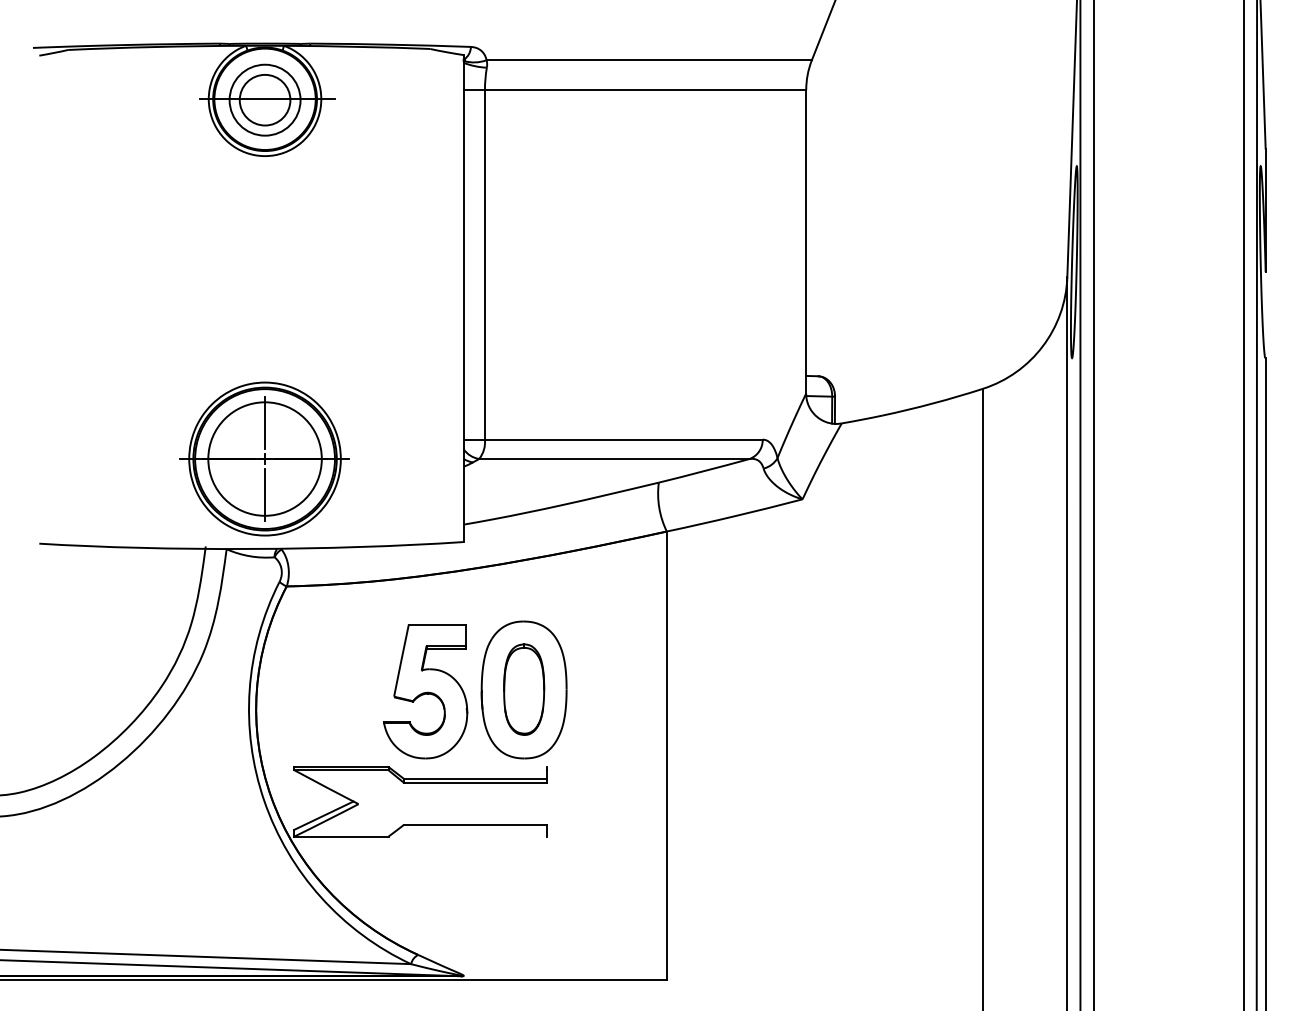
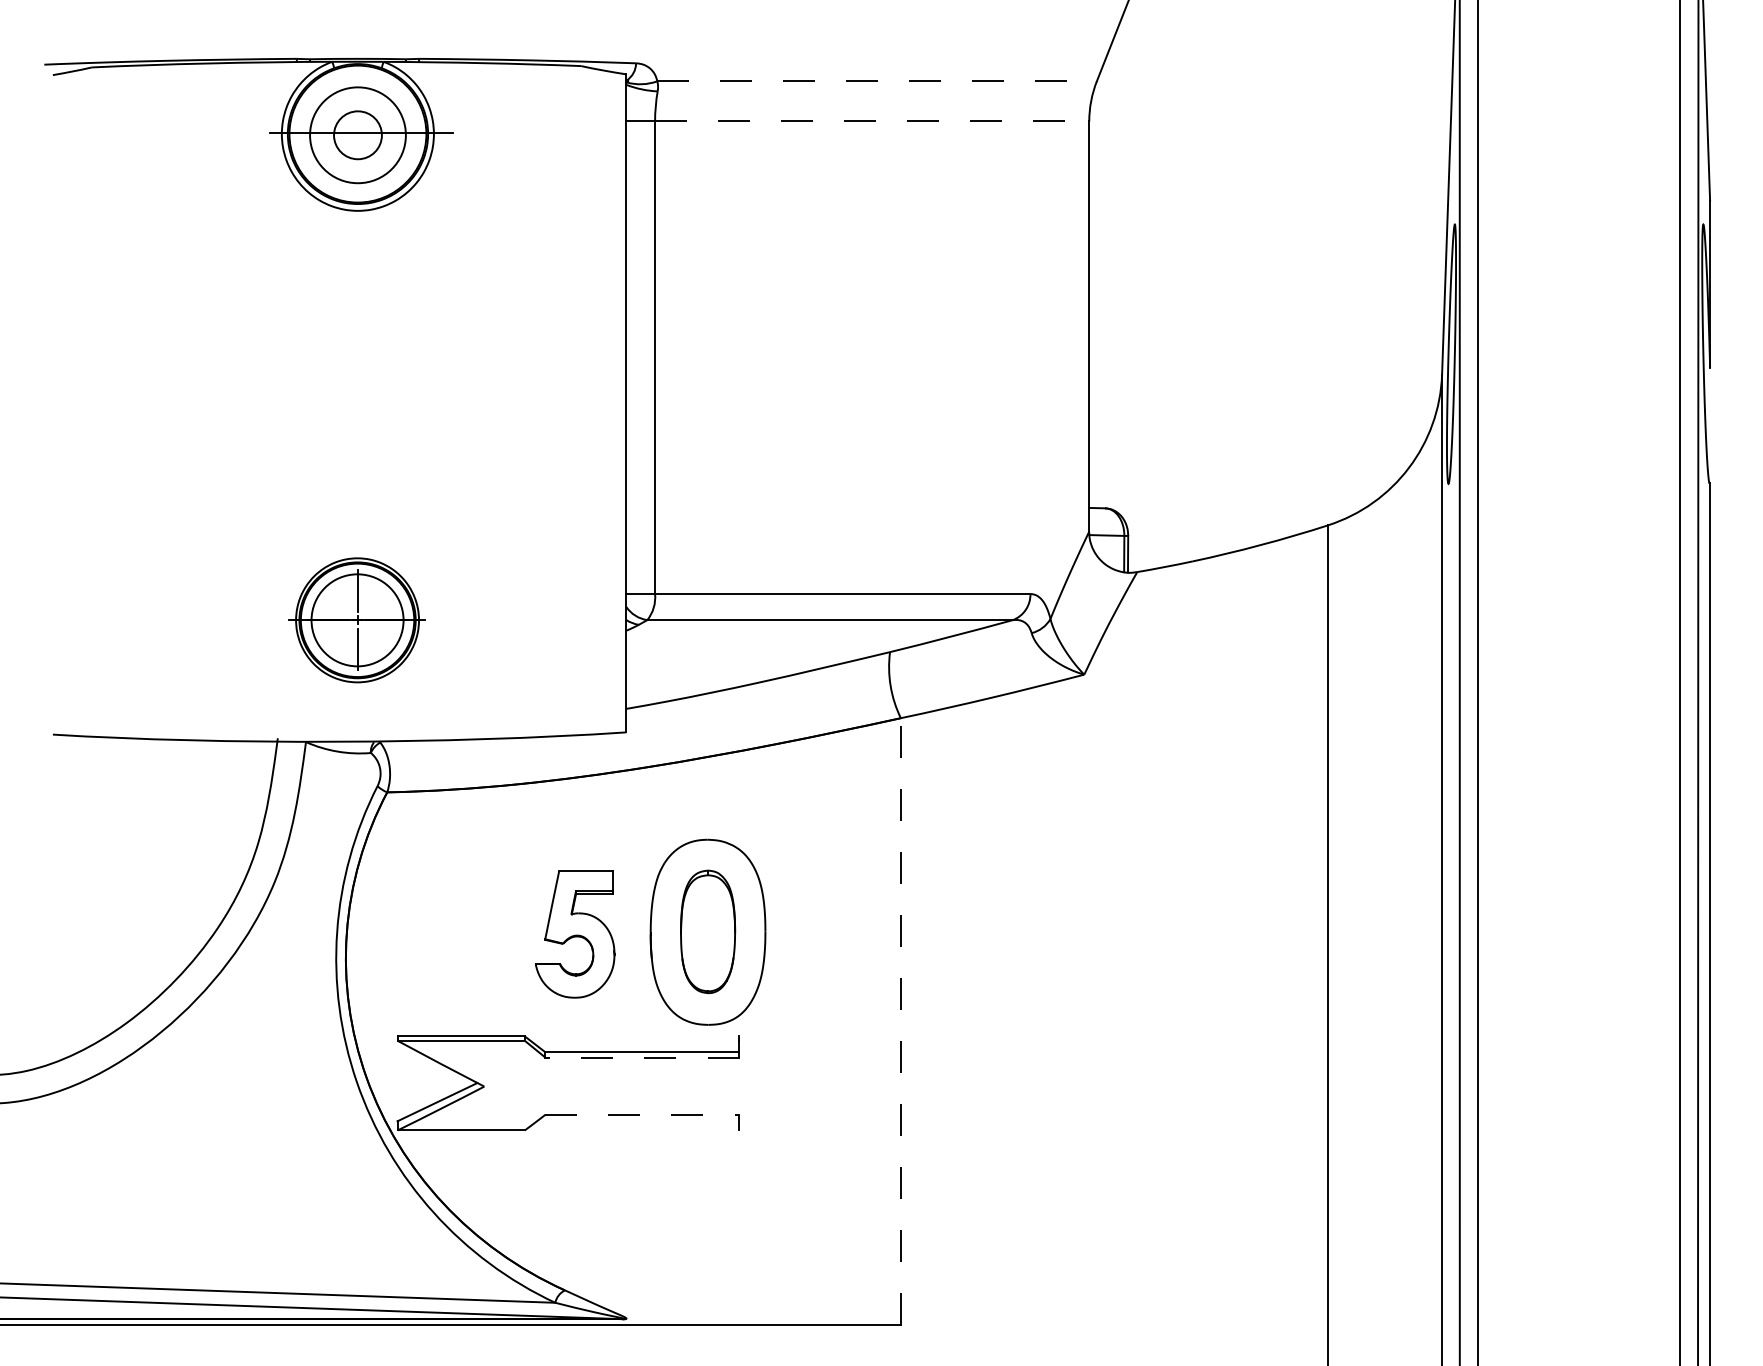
line: (649, 60) -> (877, 81), solid -> dashed
line: (645, 89) -> (872, 121), solid -> dashed
circle: (264, 100) -> (357, 135), size x0.7
part: (264, 459) -> (356, 620), size x0.6
part: (426, 691) -> (575, 934), size x0.7
line: (666, 755) -> (900, 1021), solid -> dashed
line: (475, 782) -> (642, 1057), solid -> dashed
line: (475, 824) -> (642, 1114), solid -> dashed

